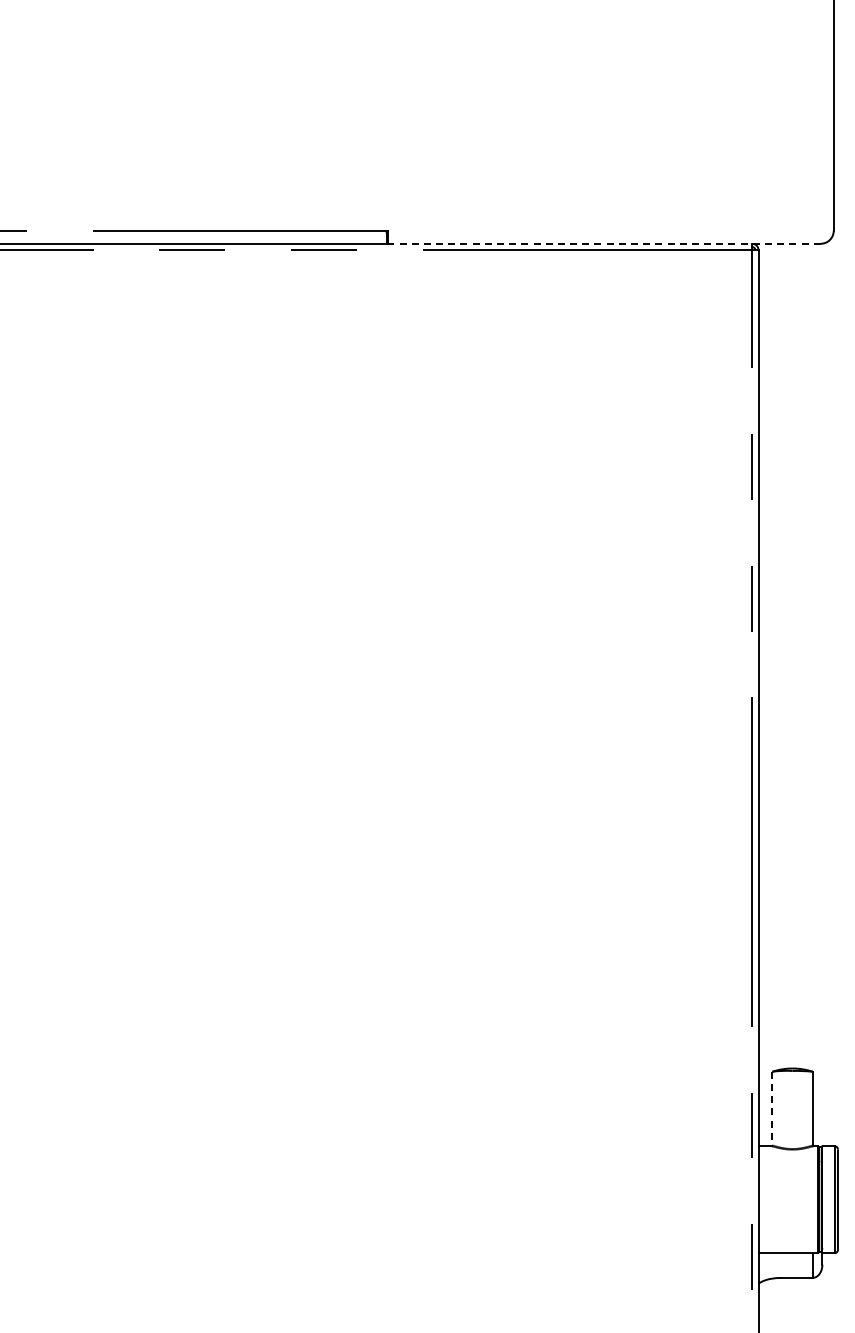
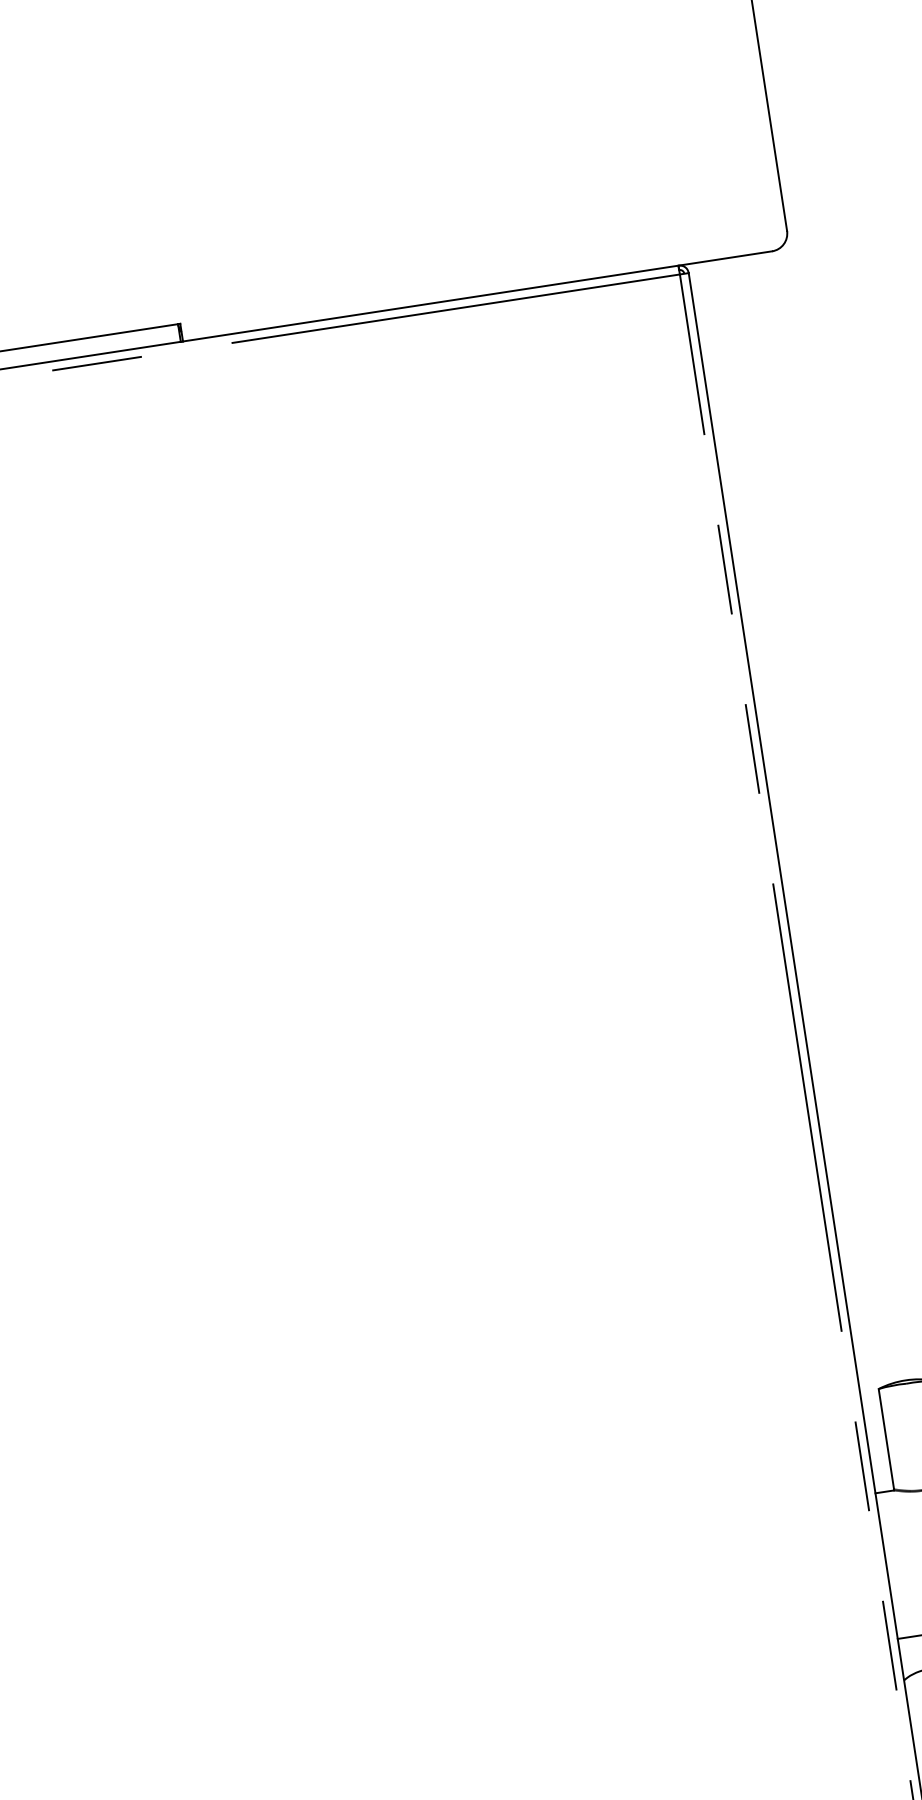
line: (603, 243) -> (476, 296), dashed -> solid
line: (772, 1108) -> (886, 1439), dashed -> solid

